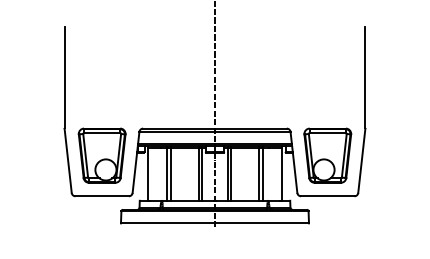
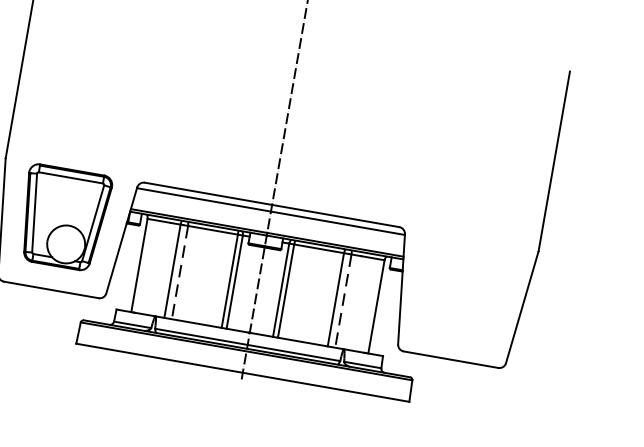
part: (327, 155) -> (463, 287), removed
line: (171, 174) -> (180, 272), solid -> dashed
line: (263, 174) -> (343, 301), solid -> dashed

